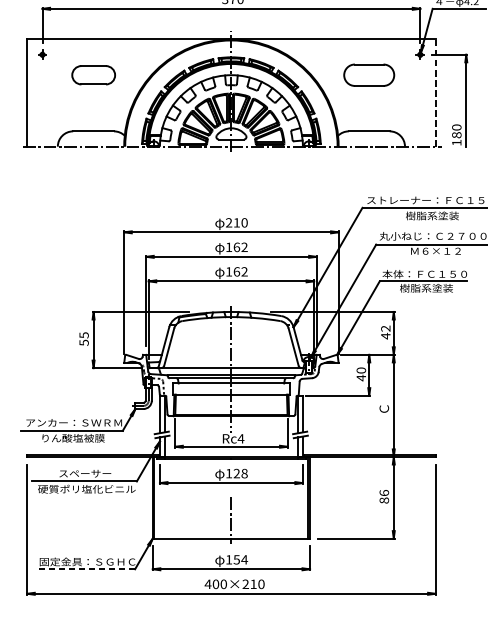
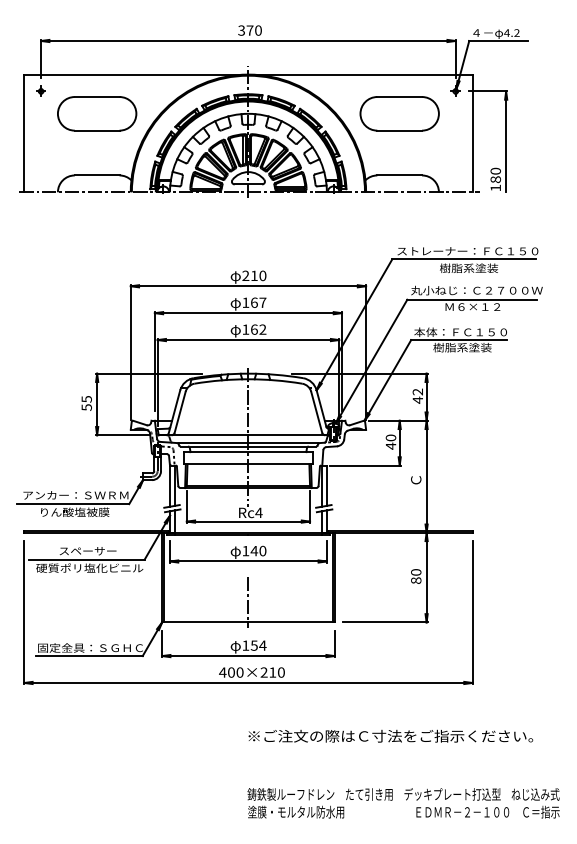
part: (93, 74) -> (97, 113), size x1.67
part: (369, 74) -> (399, 113), size x1.43
line: (435, 93) -> (472, 133), dashed -> solid
text: (244, 247) -> (262, 302), 162 -> 167
text: (240, 473) -> (258, 550), 128 -> 140
text: (384, 493) -> (416, 572), 86 -> 80
line: (85, 569) -> (88, 656), dashed -> solid

